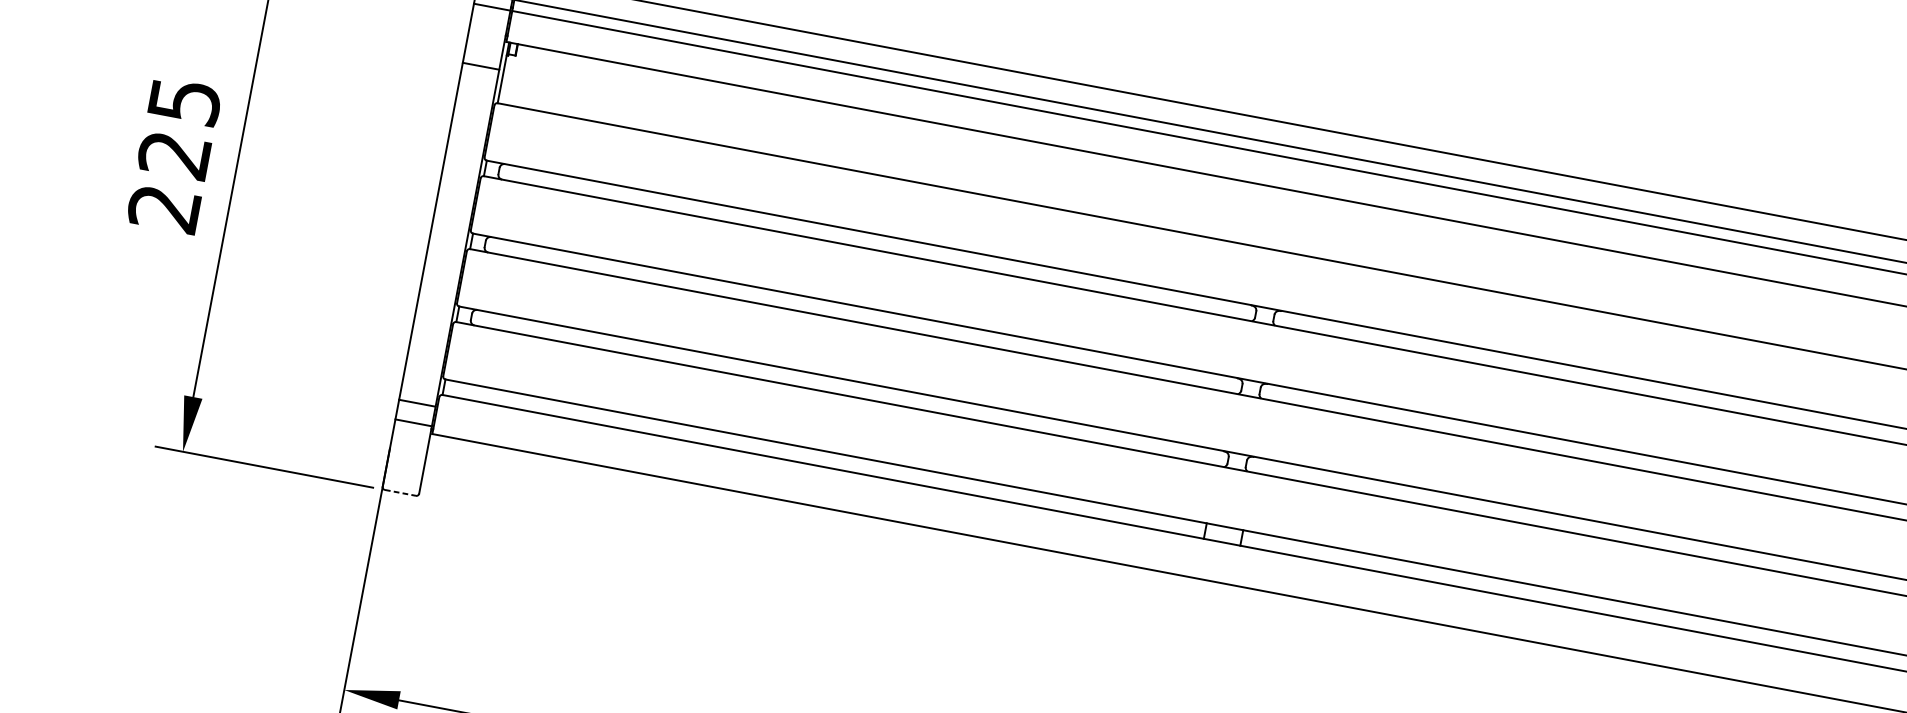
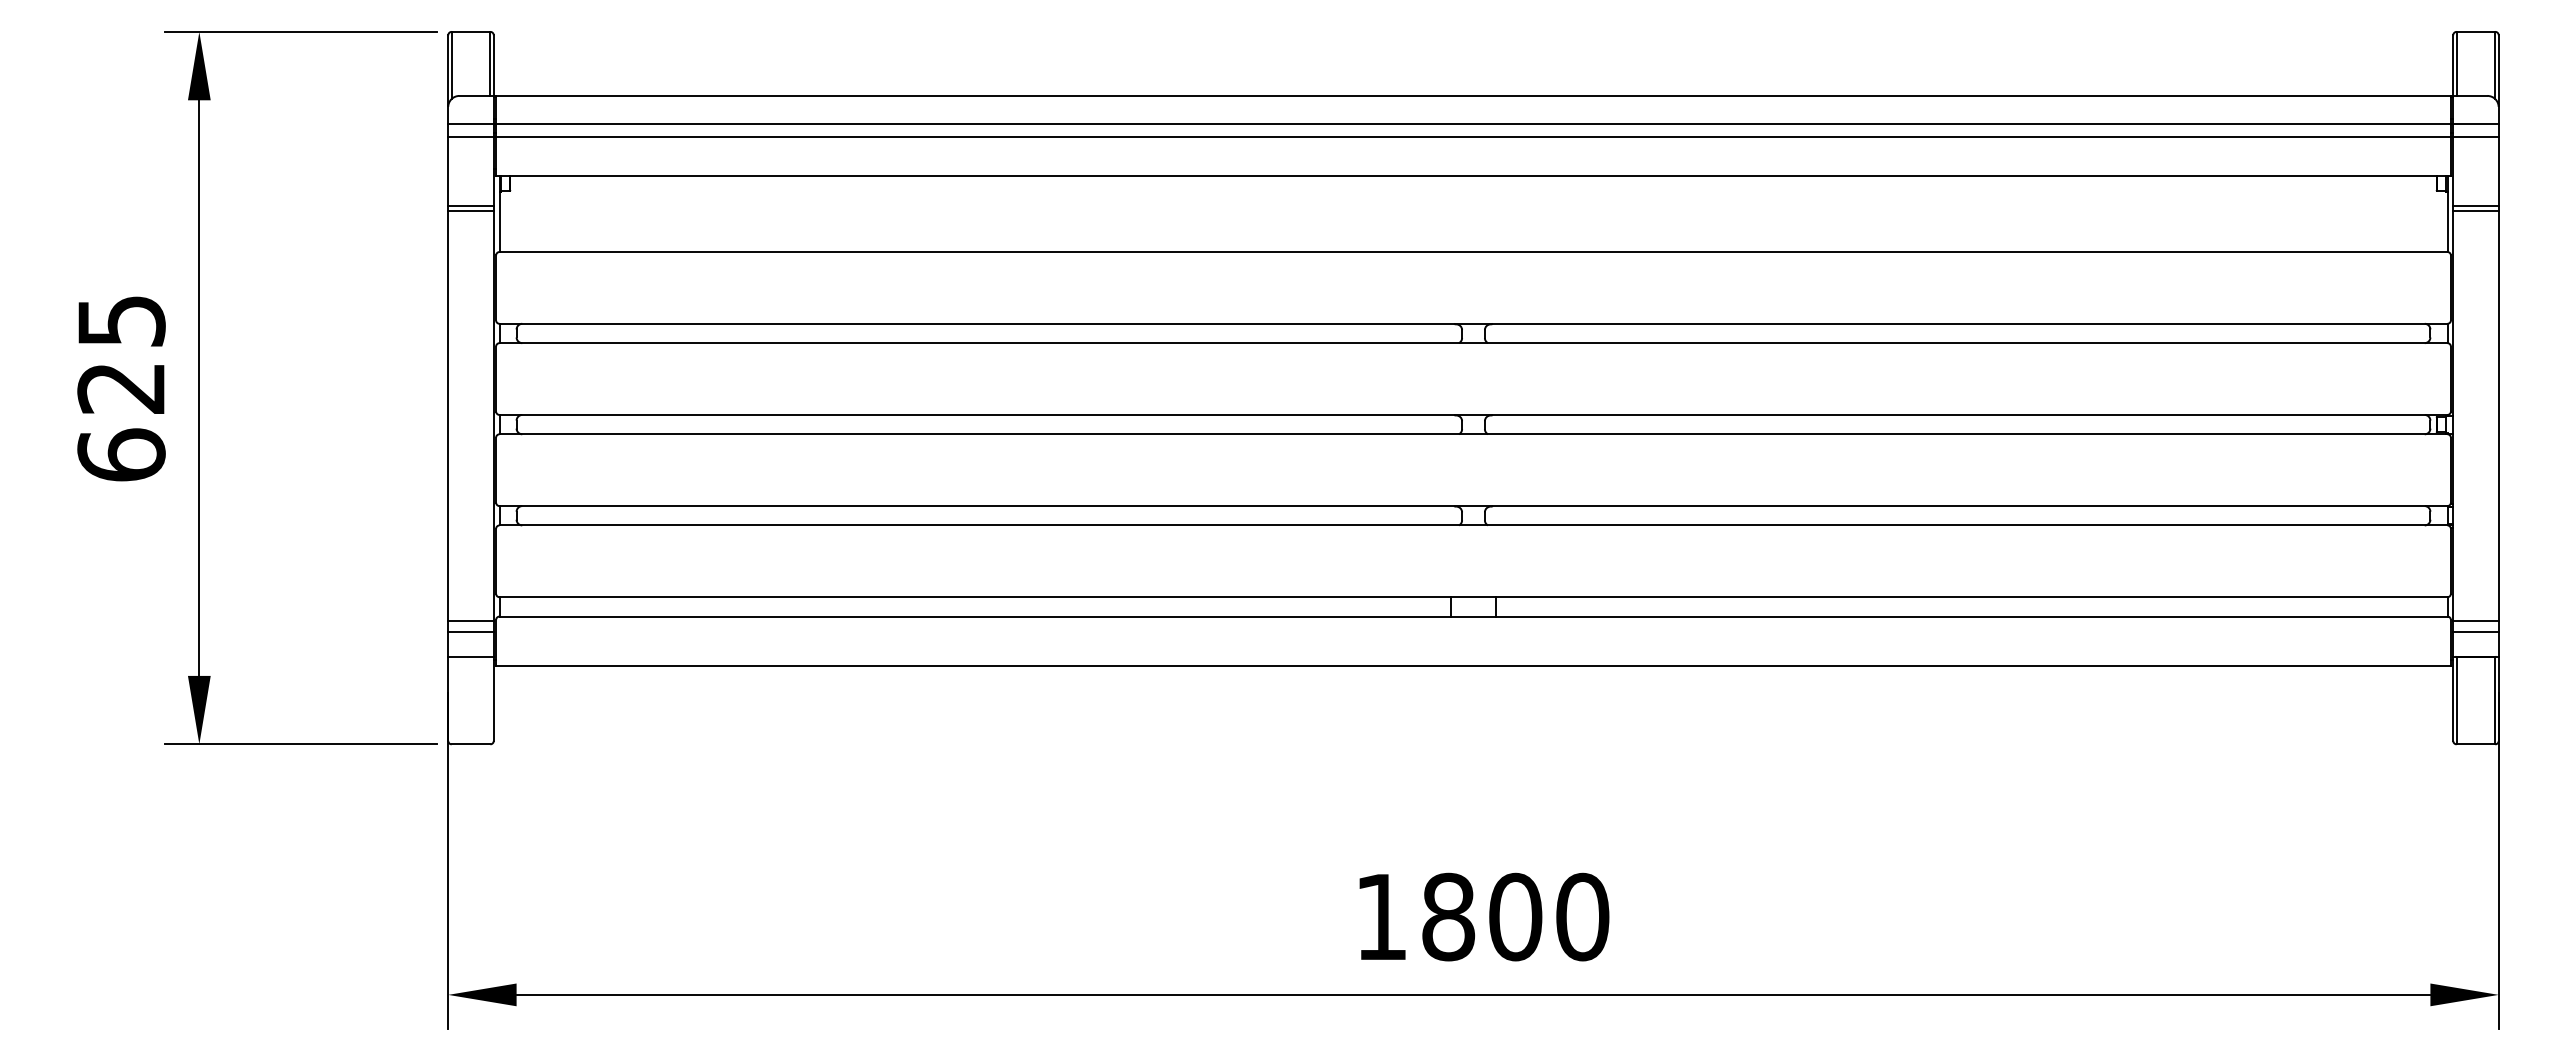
line: (481, 61) -> (470, 205), added
text: (164, 208) -> (121, 454), 225 -> 625
line: (418, 394) -> (470, 621), added
line: (400, 493) -> (471, 744), dashed -> solid

